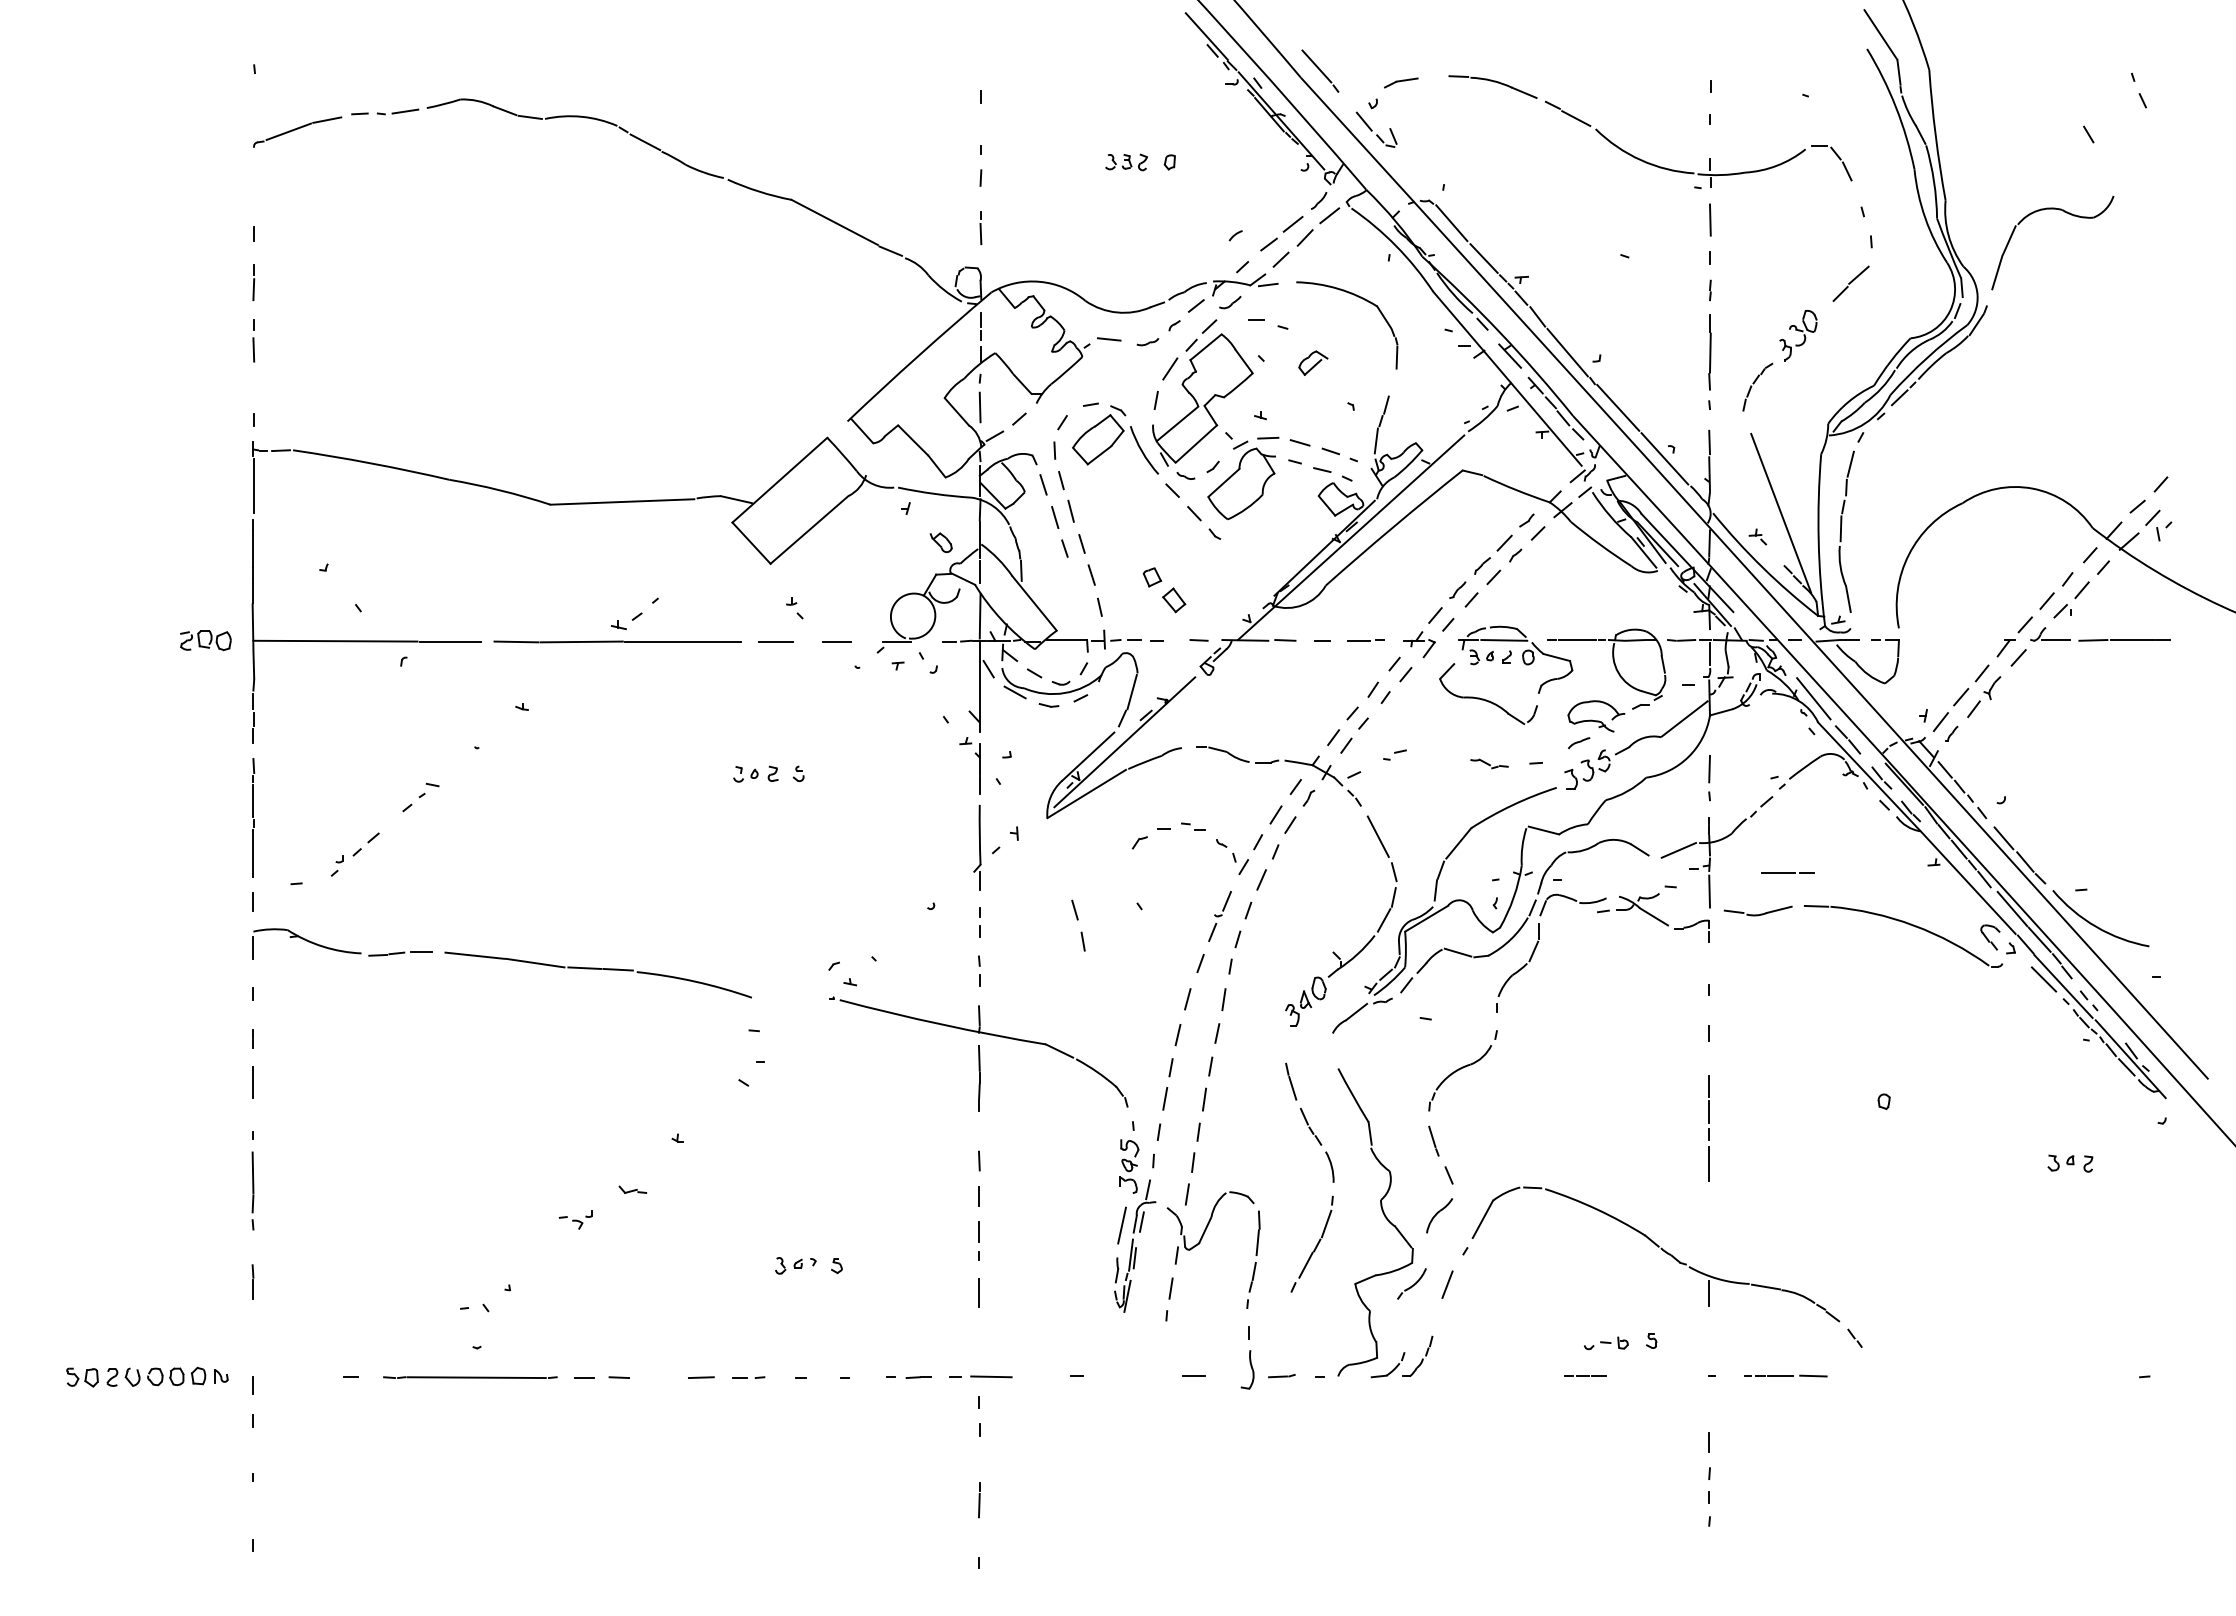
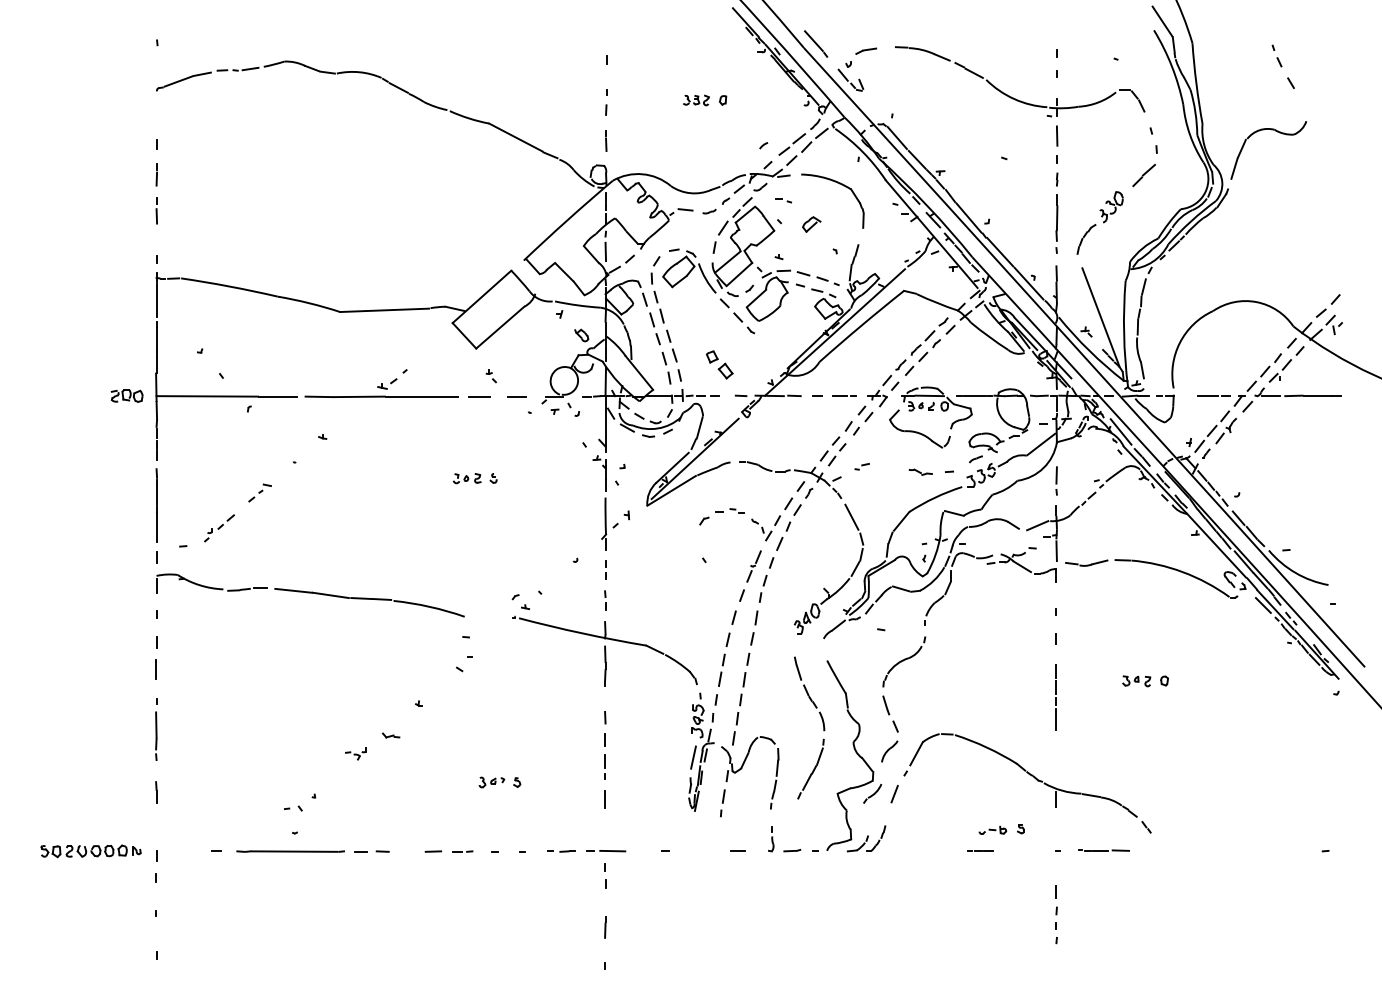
part: (2138, 89) -> (1276, 55), moved
part: (1267, 324) -> (783, 200), size x0.62
line: (1786, 872) -> (1213, 395), moved
part: (1078, 924) -> (666, 367), moved
part: (2070, 1163) -> (1136, 681), moved
part: (1248, 1358) -> (771, 839), size x0.62

